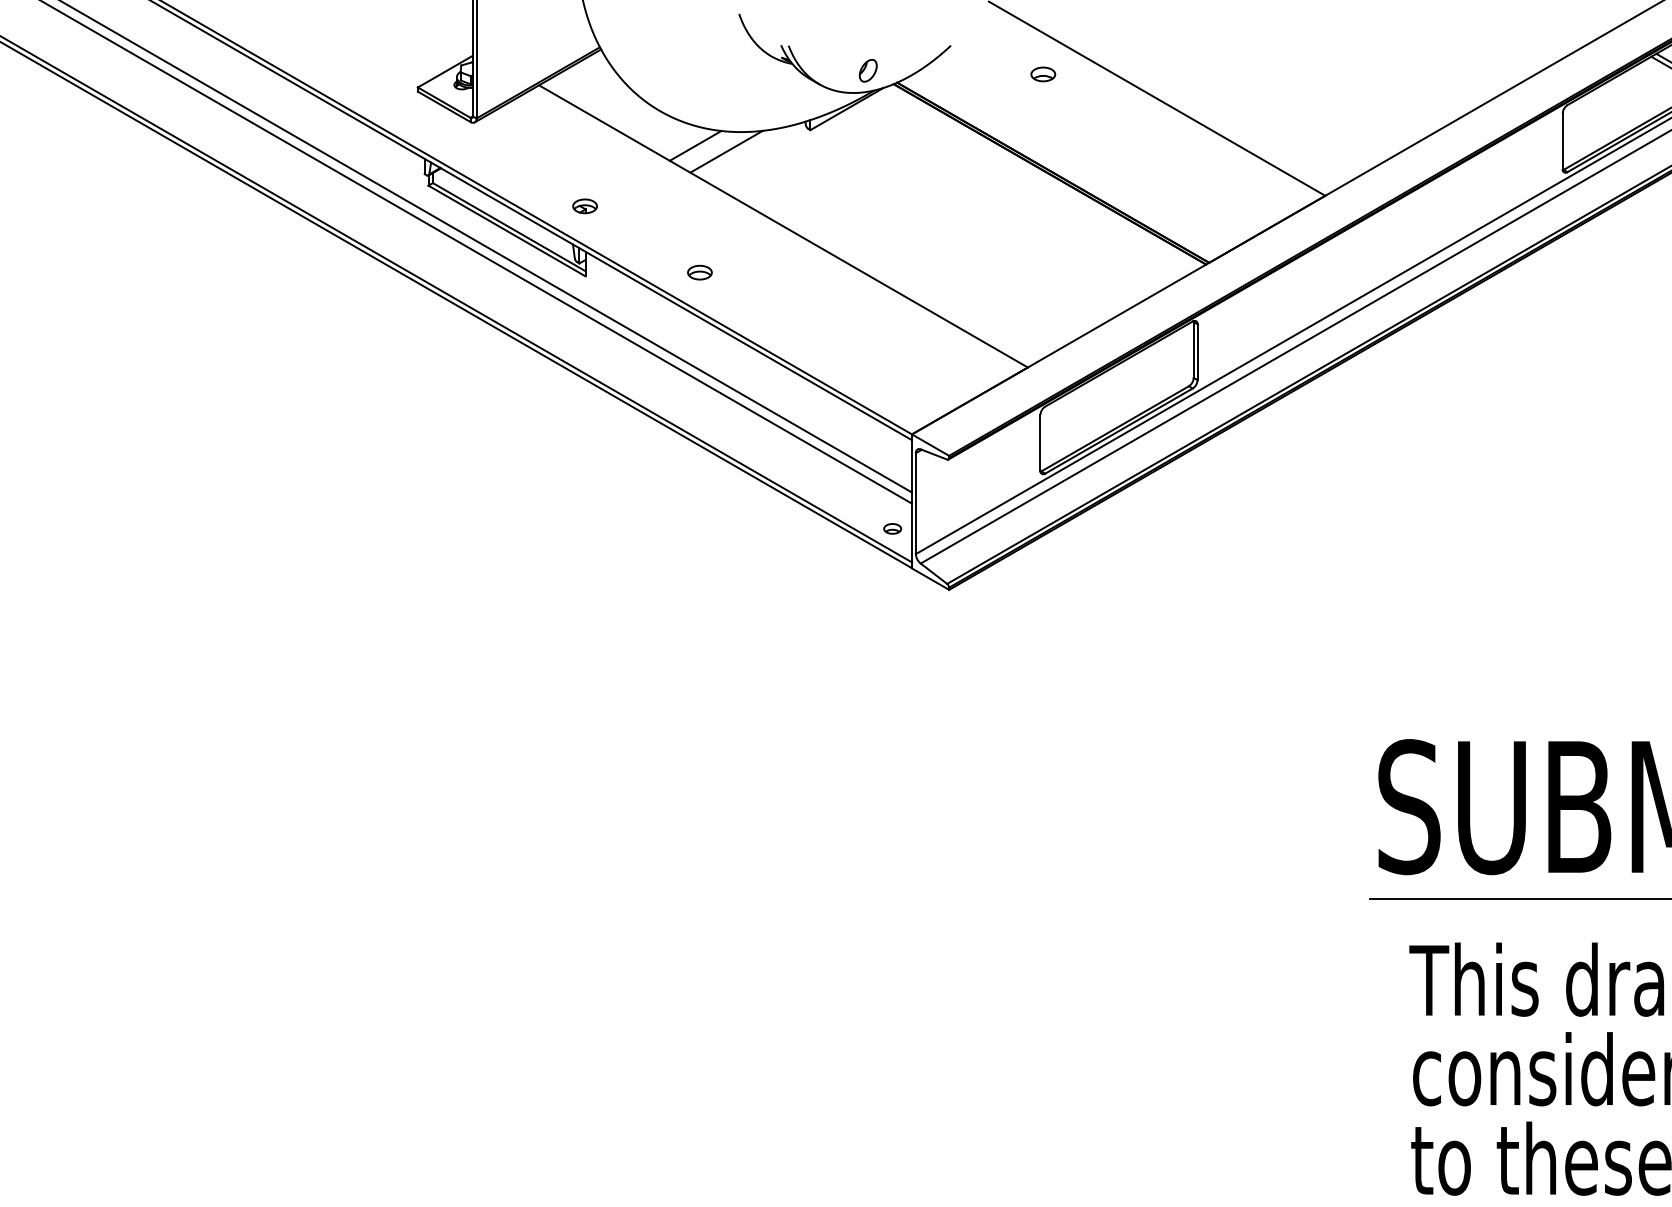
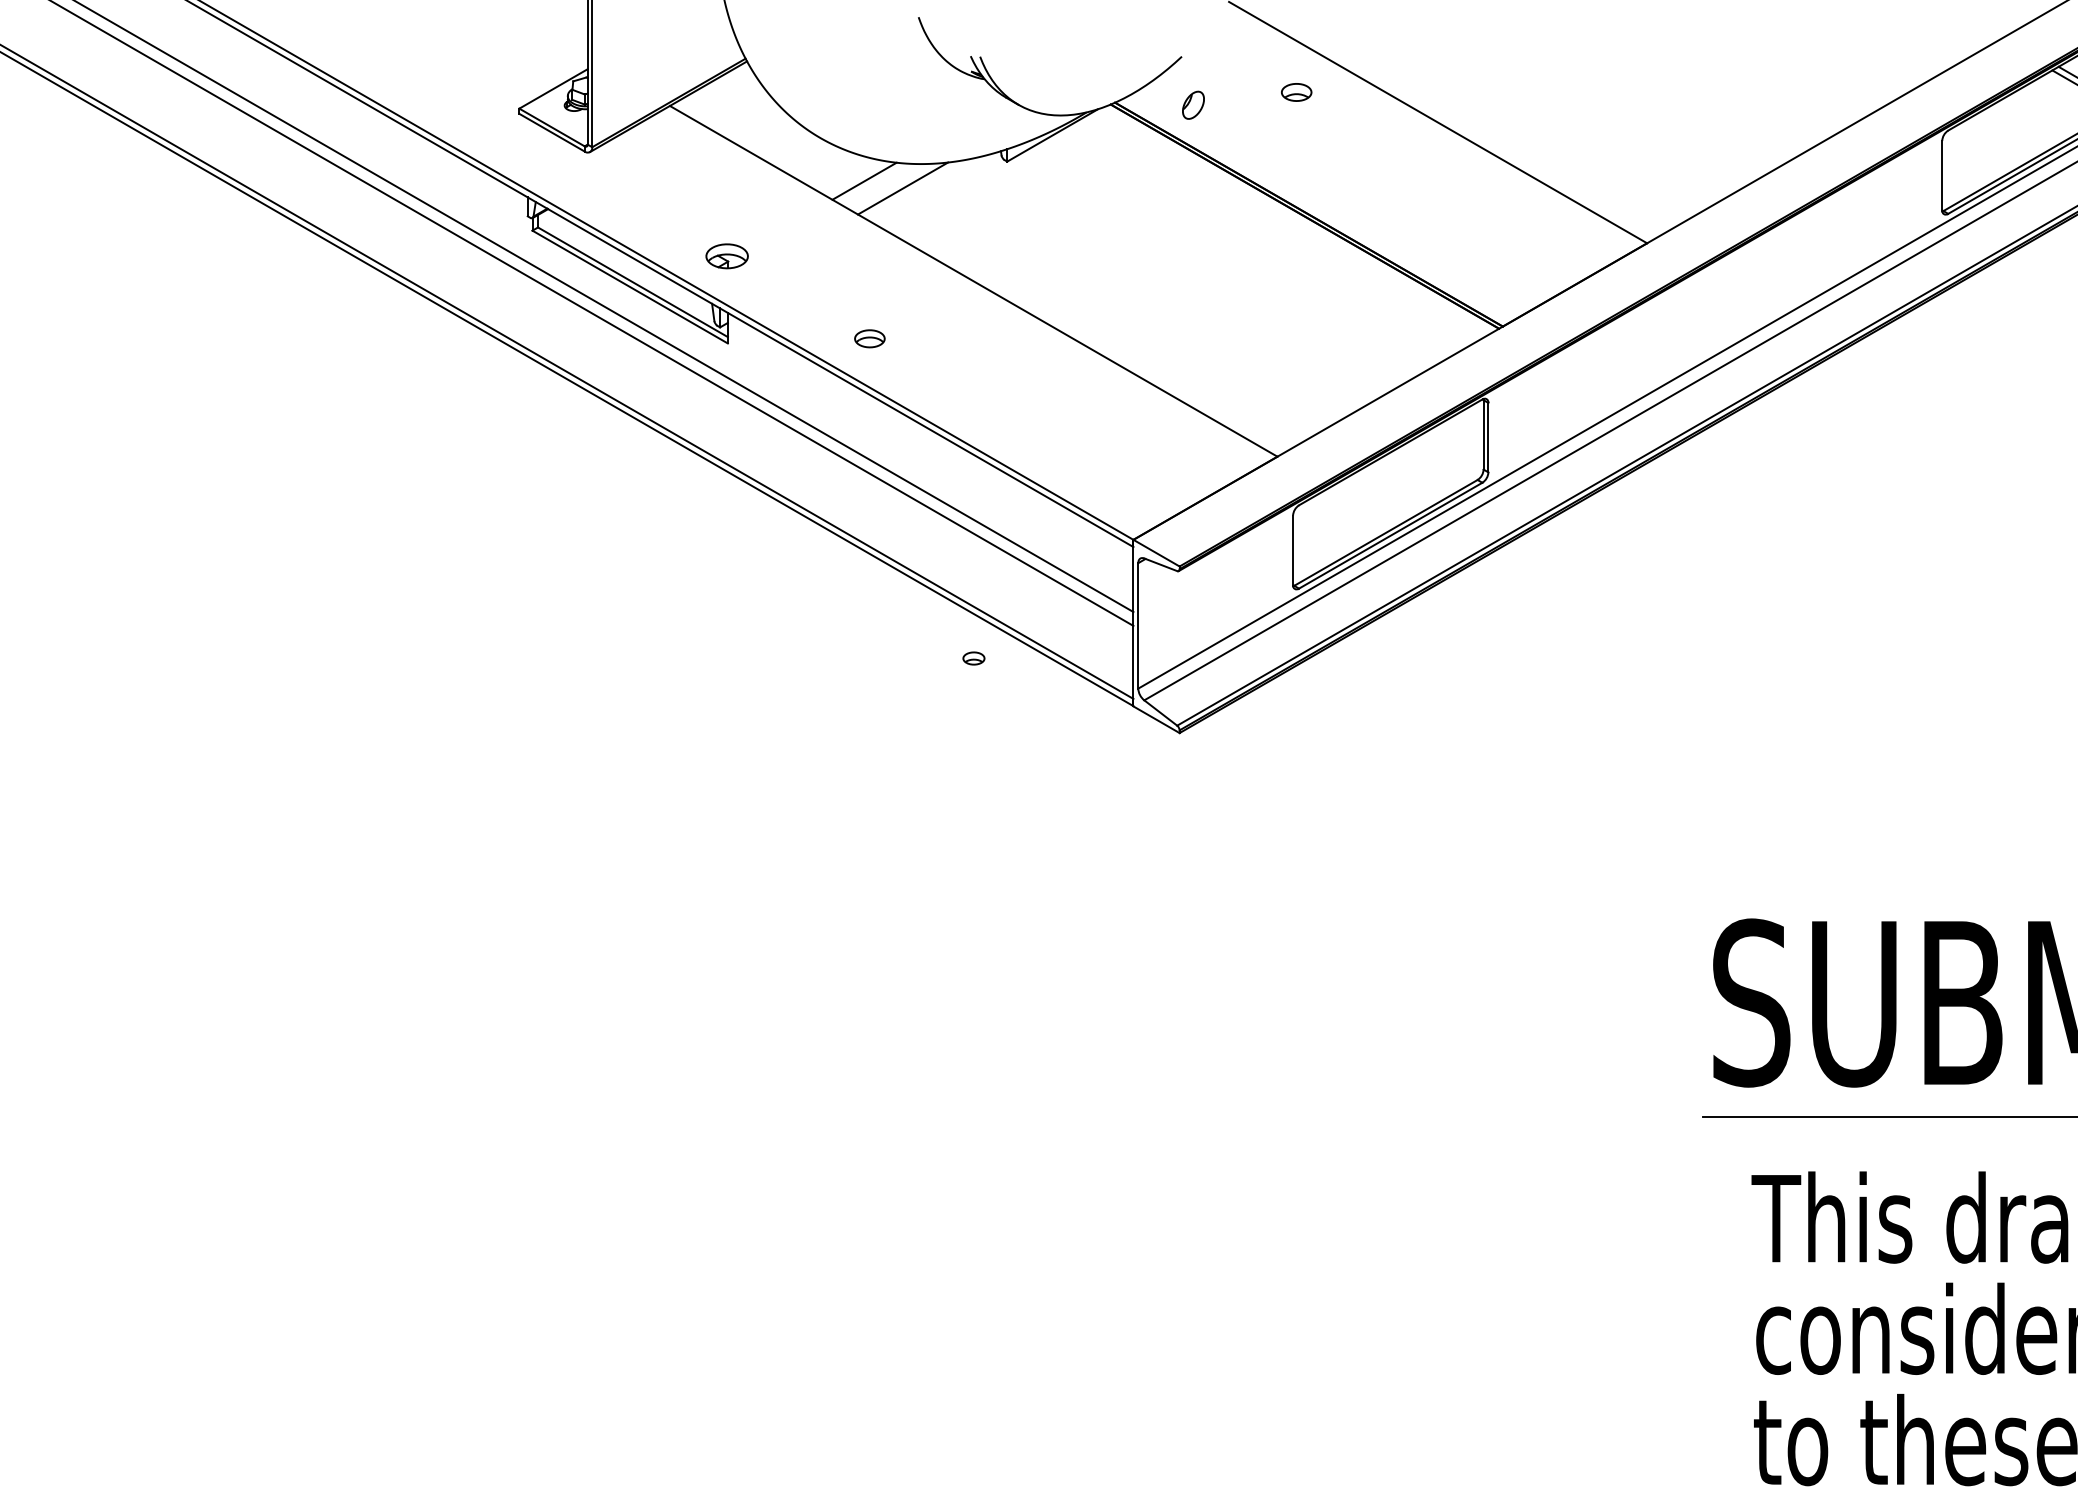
part: (867, 70) -> (1192, 104), moved
part: (584, 206) -> (726, 256), size x1.4
part: (892, 528) -> (973, 658), moved

